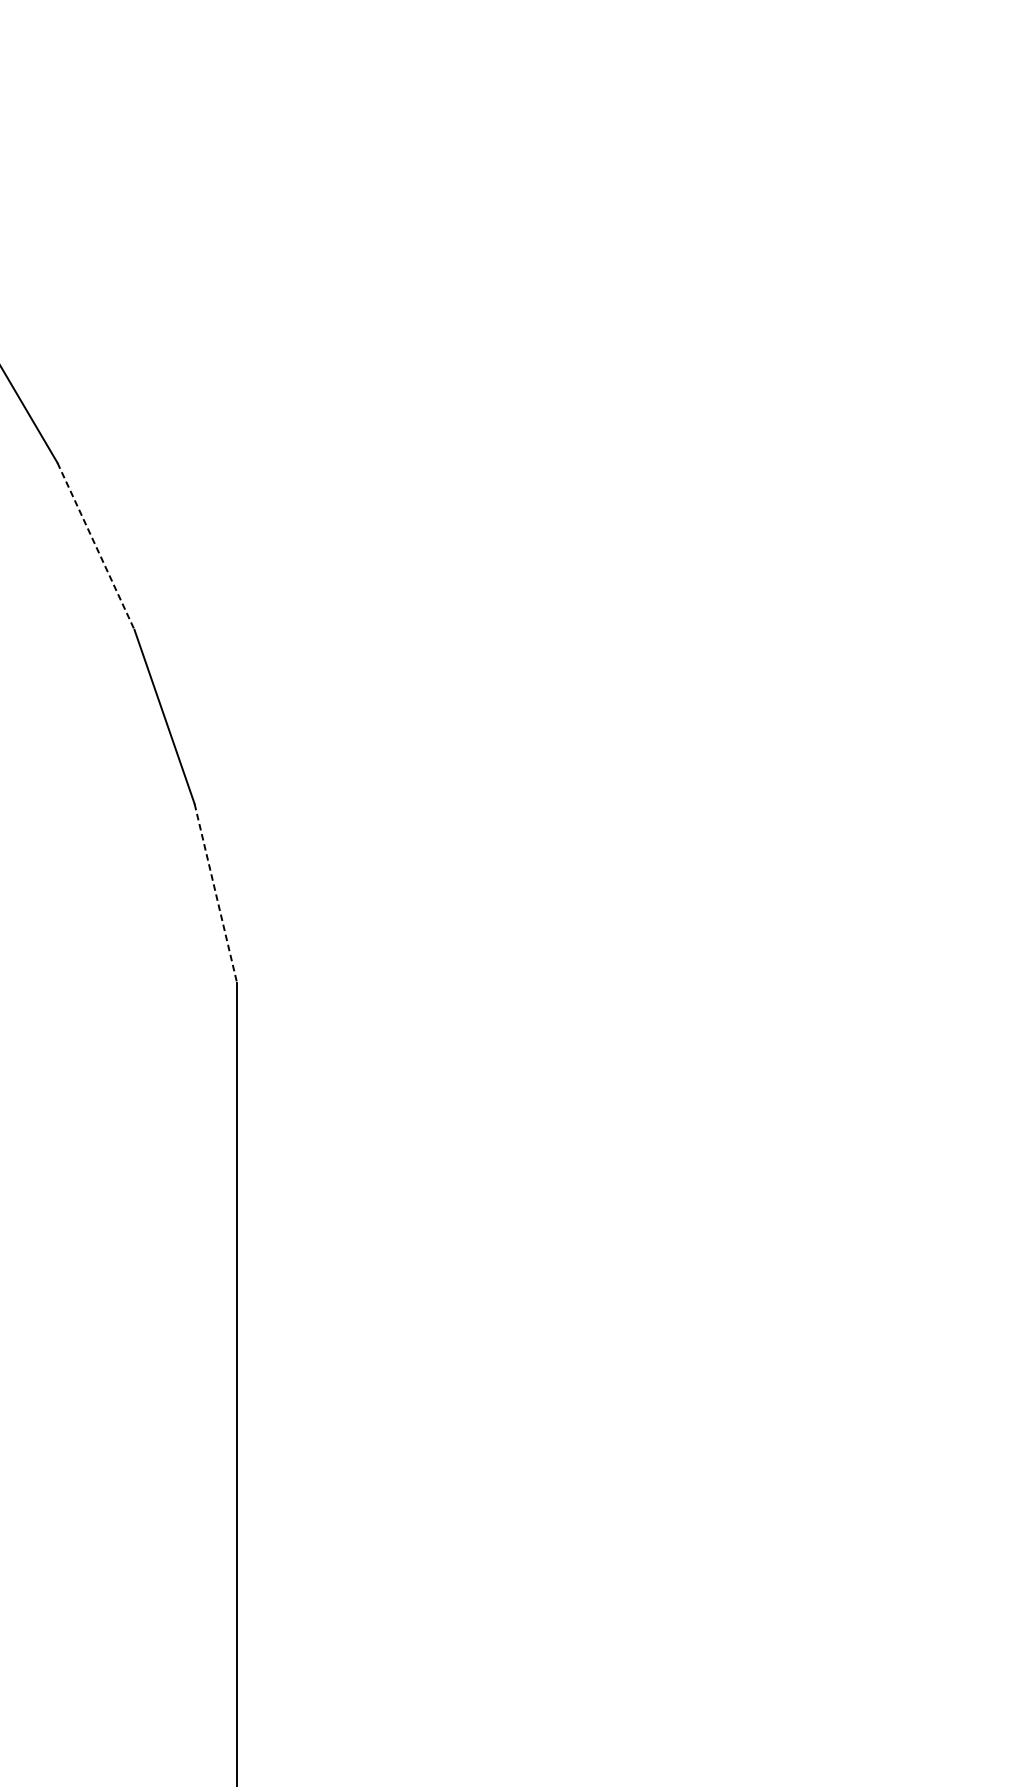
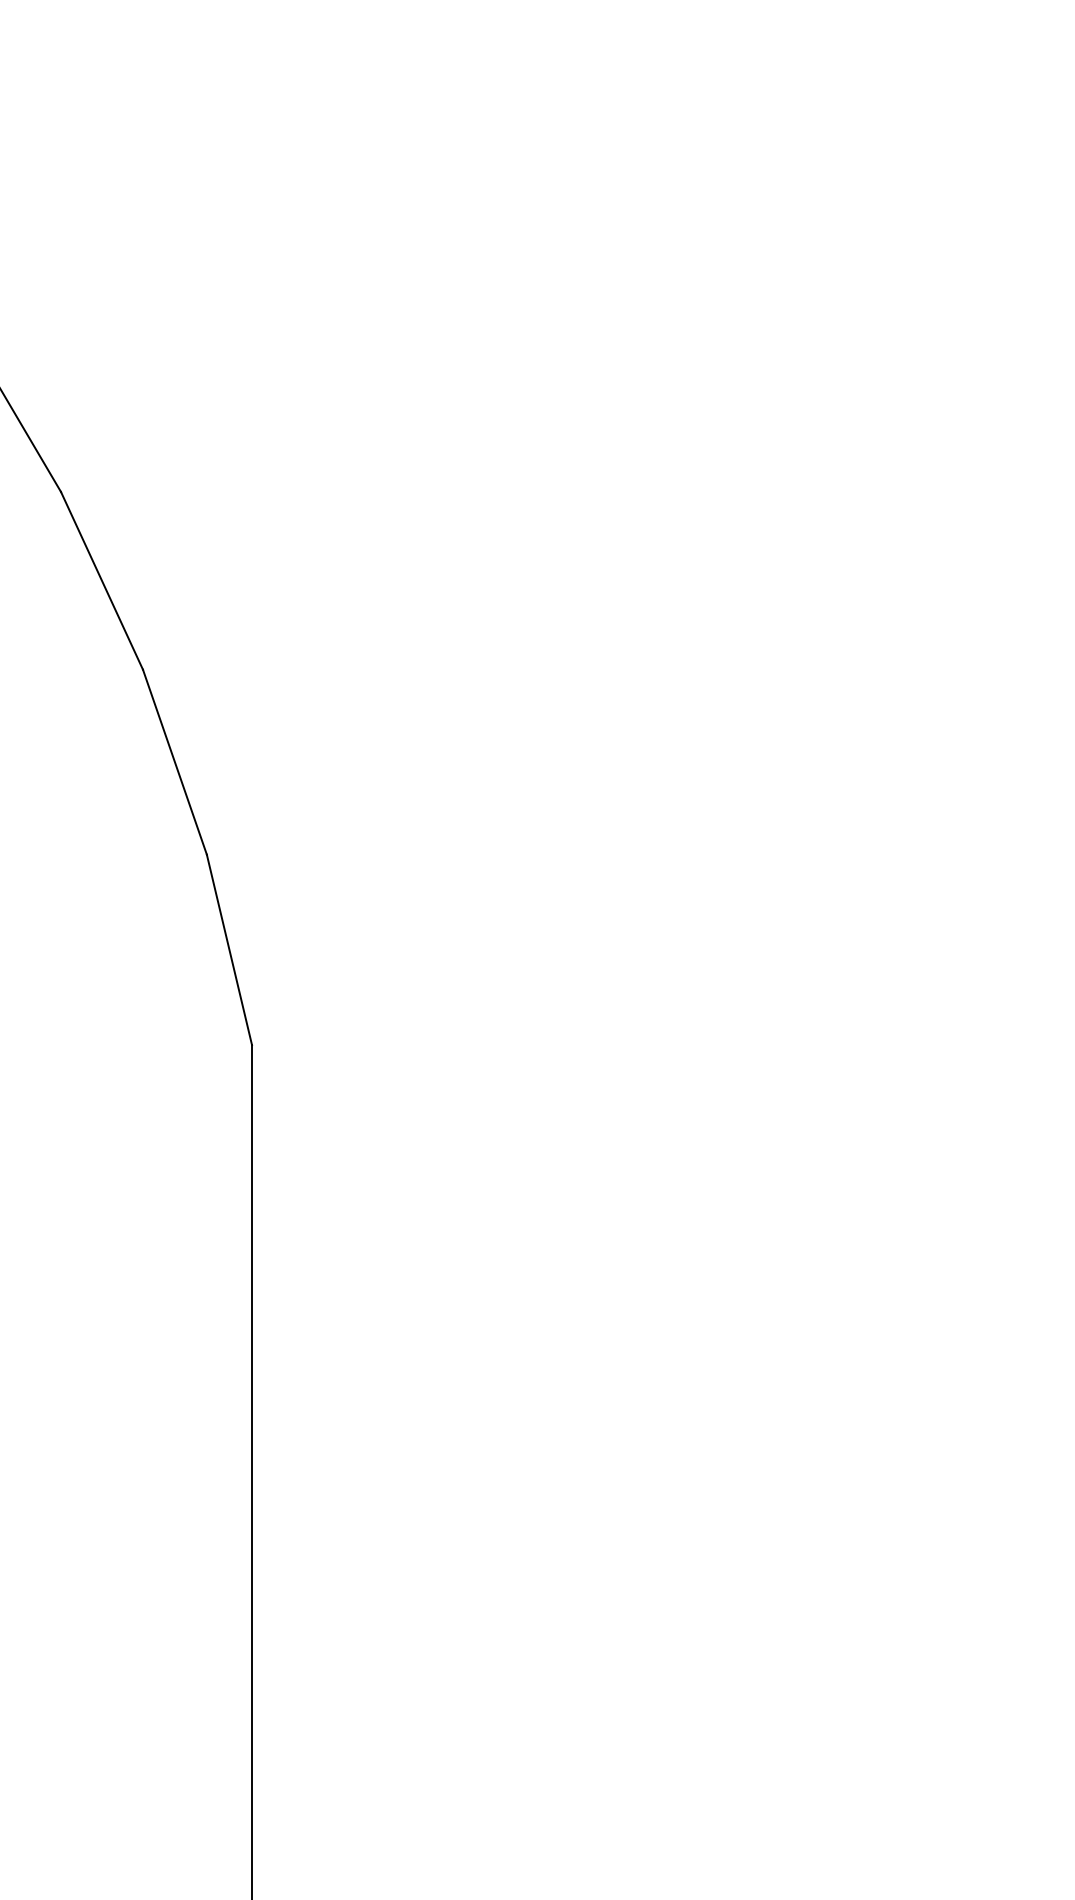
line: (96, 546) -> (102, 580), dashed -> solid
line: (215, 893) -> (229, 949), dashed -> solid

